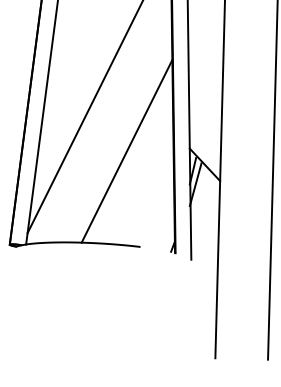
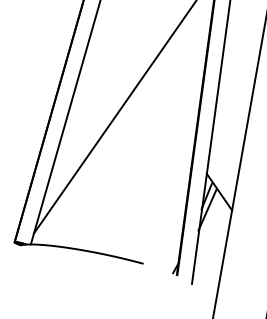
line: (126, 150) -> (144, 166), removed

